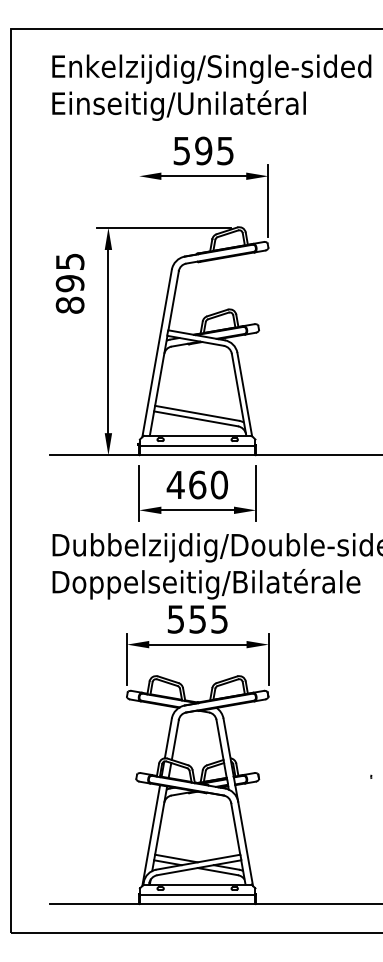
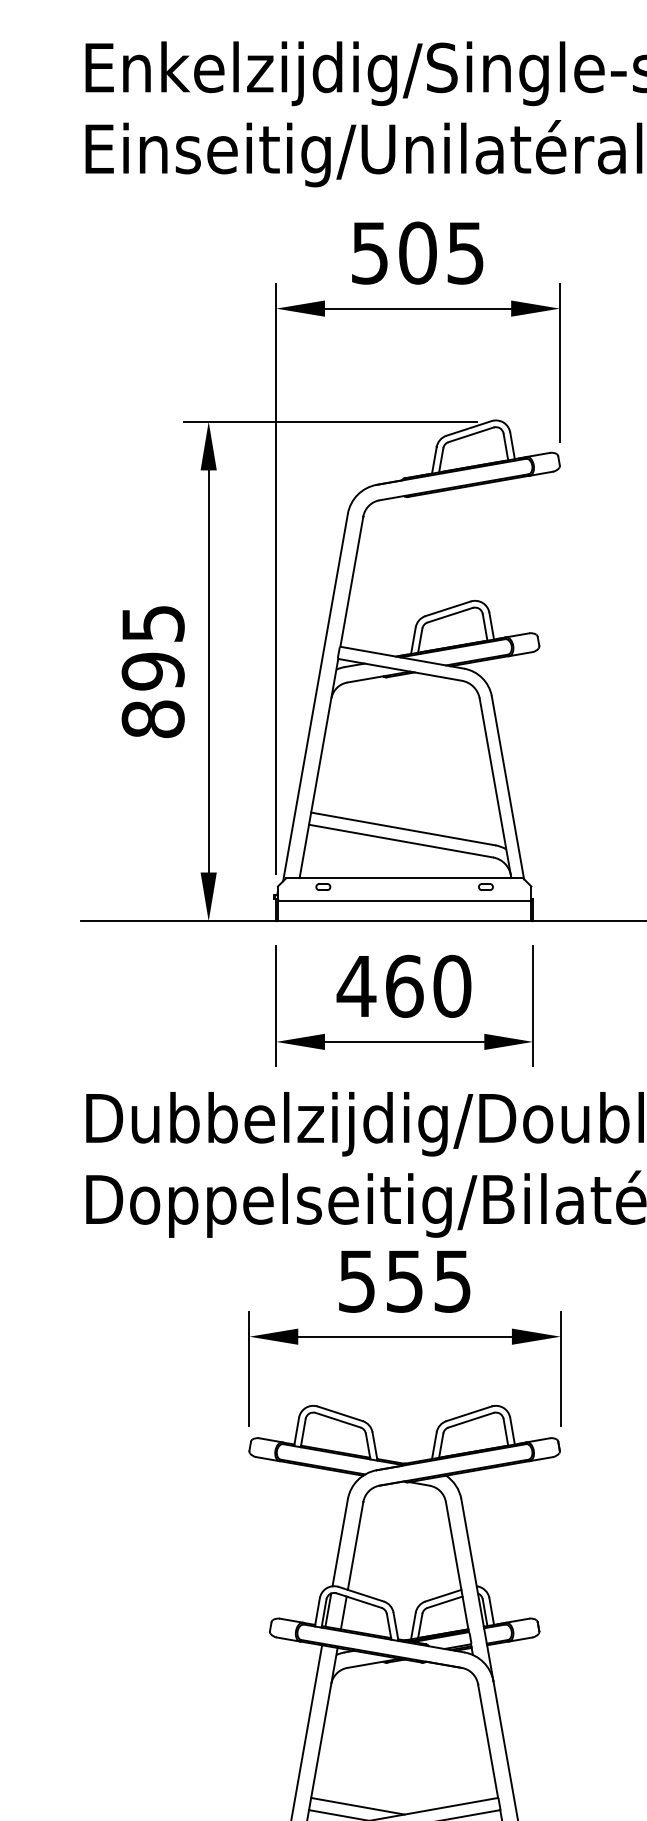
text: (203, 150) -> (417, 252), 595 -> 505
text: (69, 283) -> (151, 671), moved
line: (139, 299) -> (276, 579), added

